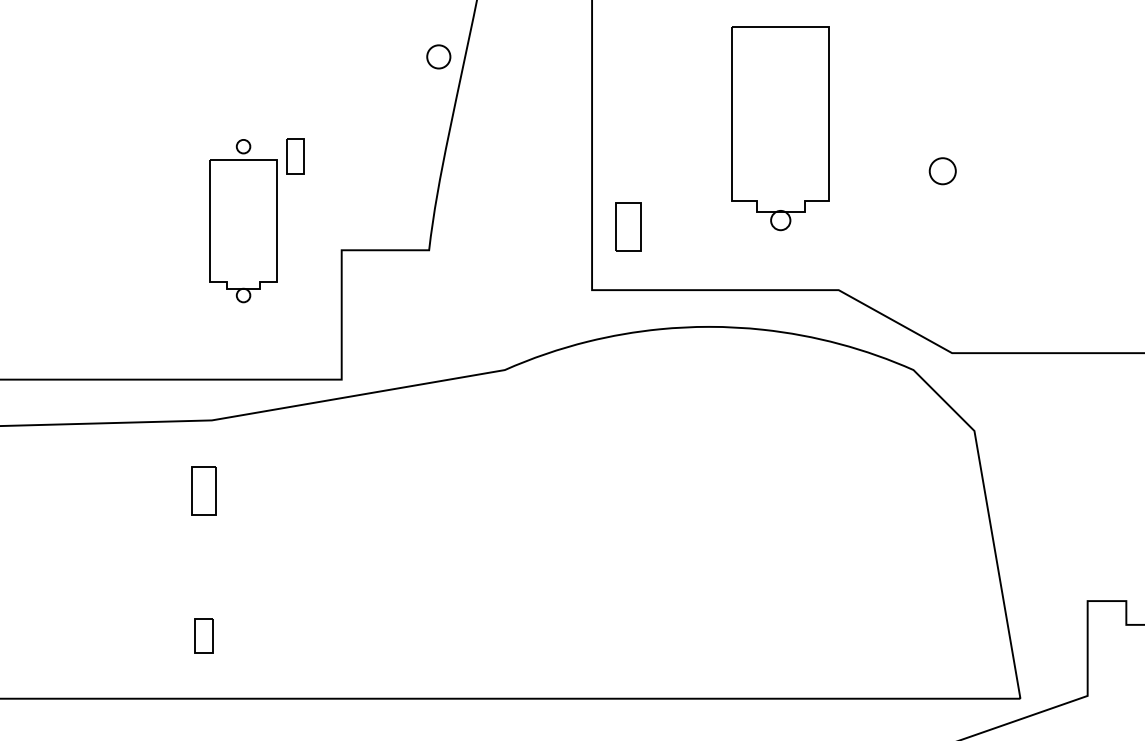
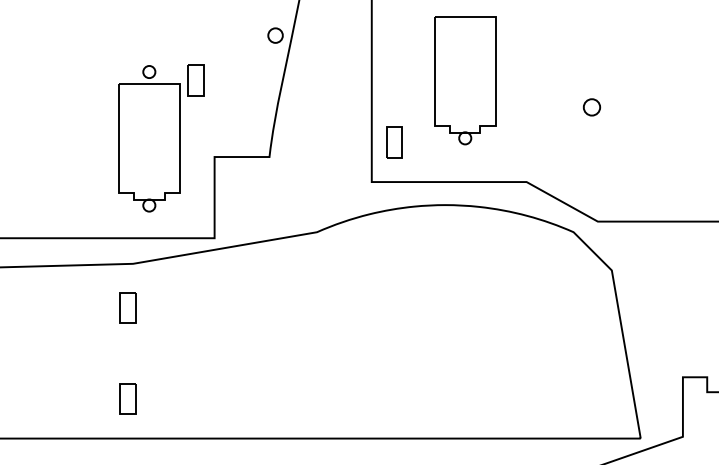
part: (781, 128) -> (465, 80), moved
part: (257, 220) -> (161, 138), size x1.43
part: (202, 634) -> (127, 398), size x1.43

